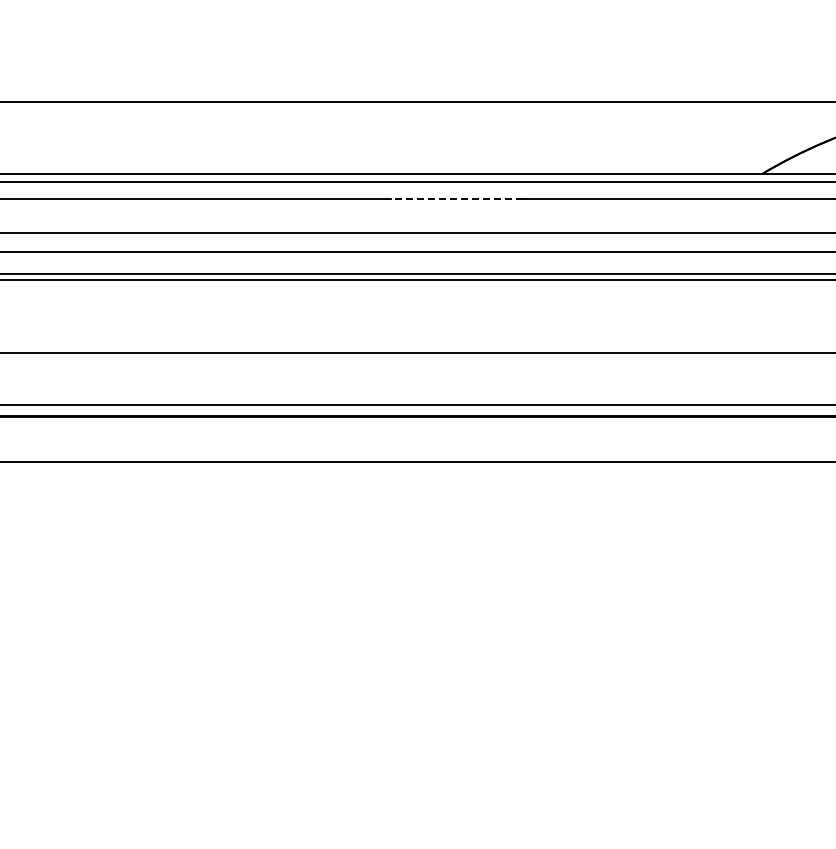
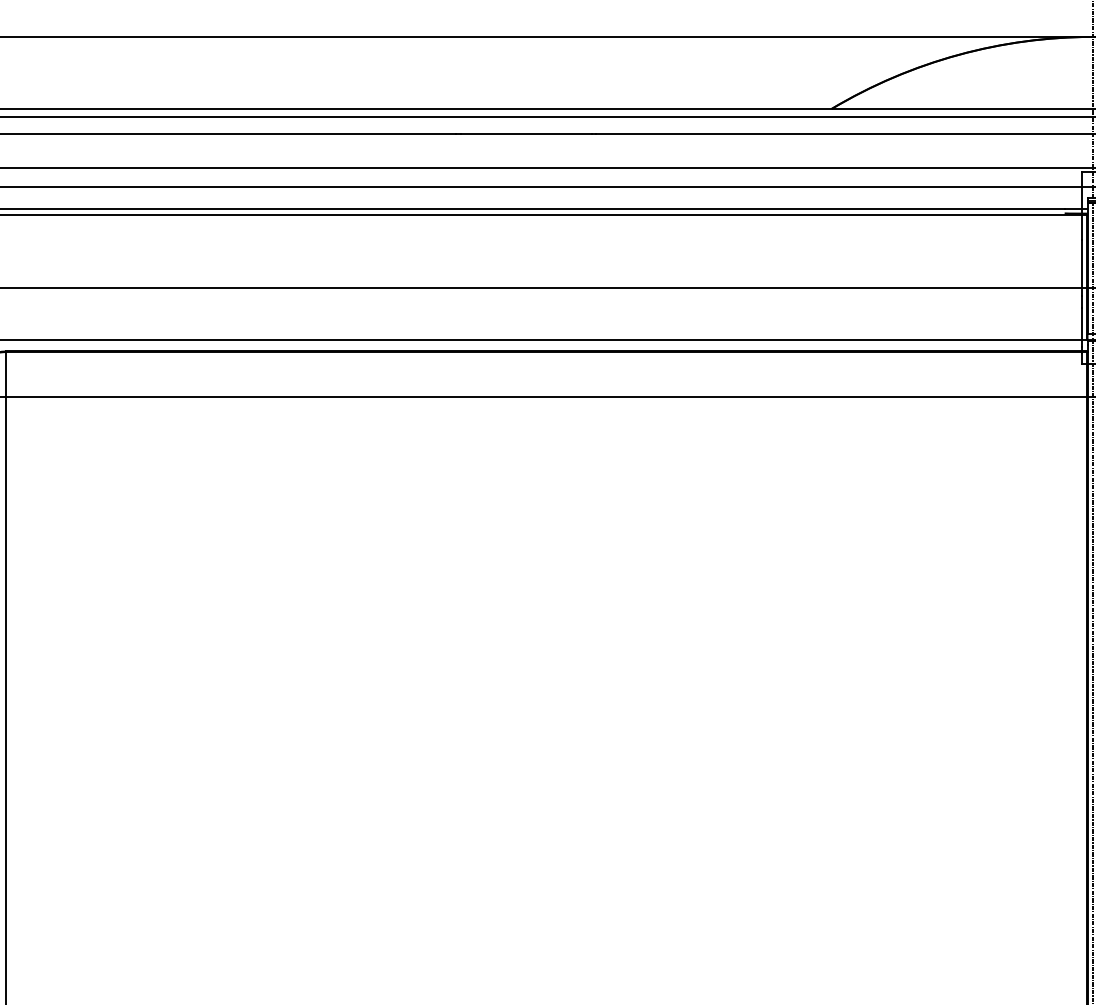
line: (457, 199) -> (526, 134), dashed -> solid

